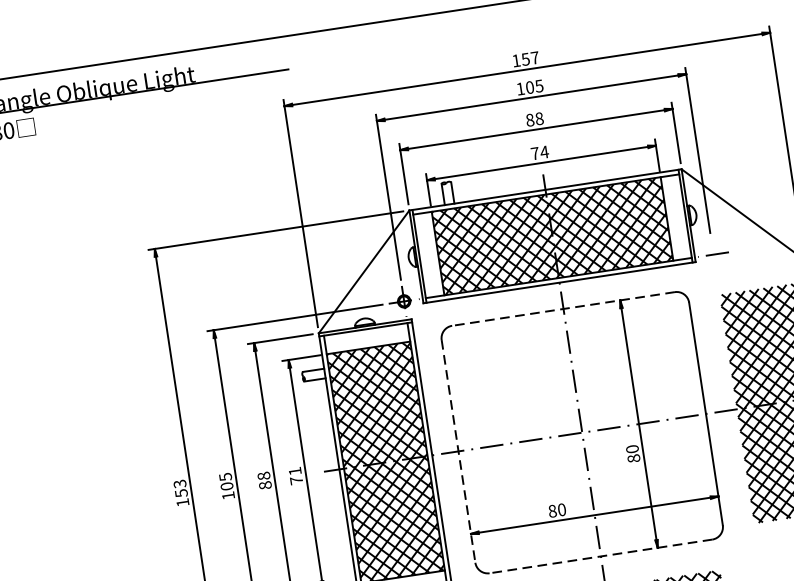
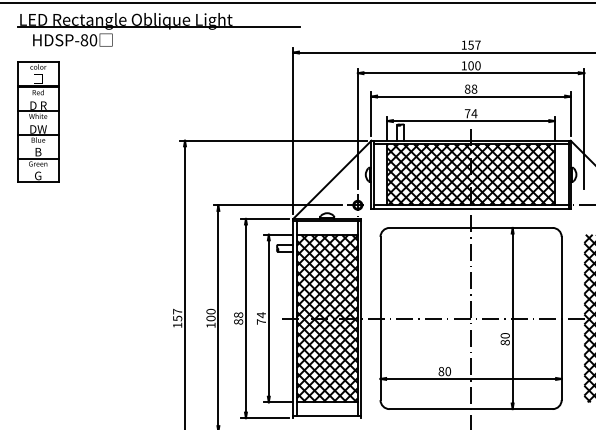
text: (538, 85) -> (477, 65), 105 -> 100
line: (563, 308) -> (471, 227), dashed -> solid
line: (458, 451) -> (380, 318), dashed -> solid
text: (295, 471) -> (261, 315), 71 -> 74
text: (224, 476) -> (210, 311), 105 -> 100
text: (179, 483) -> (177, 311), 153 -> 157
line: (601, 556) -> (471, 409), dashed -> solid

